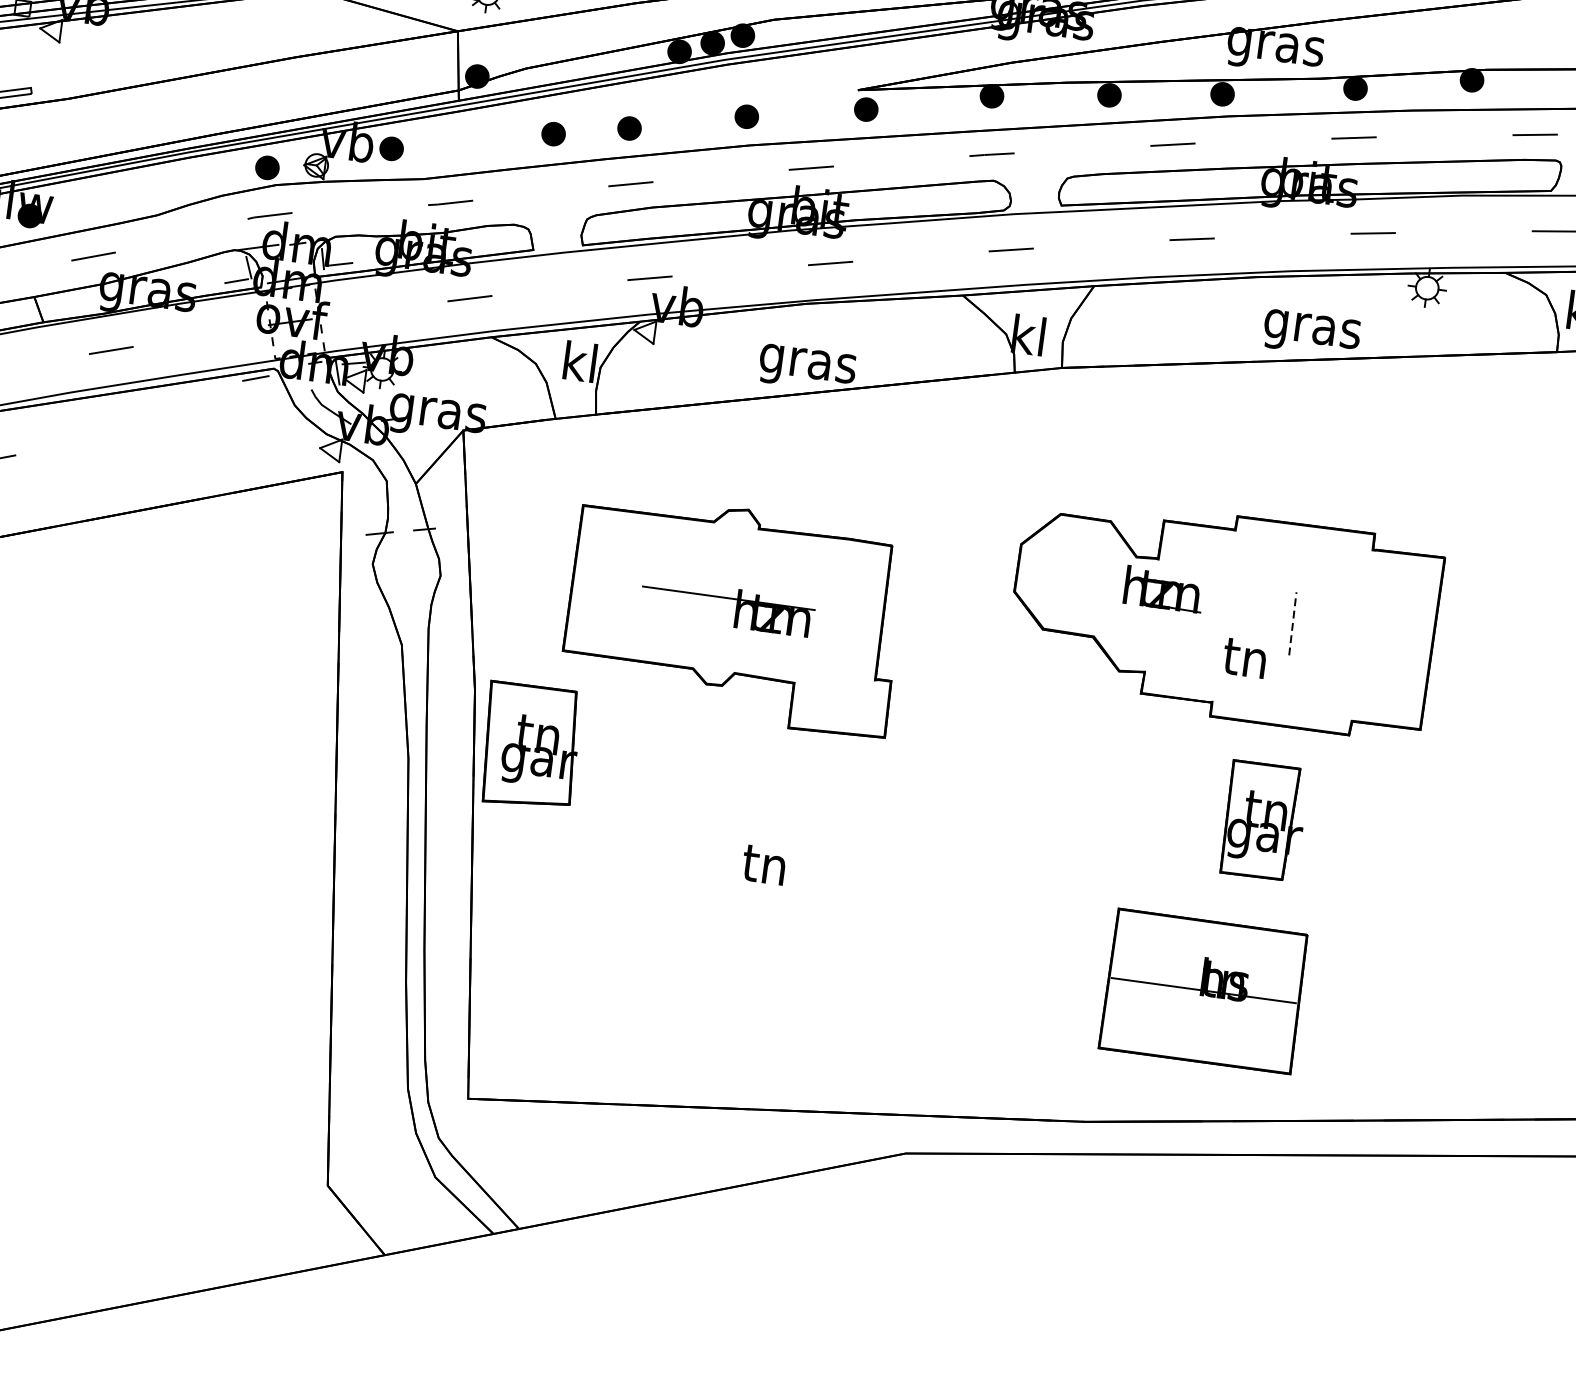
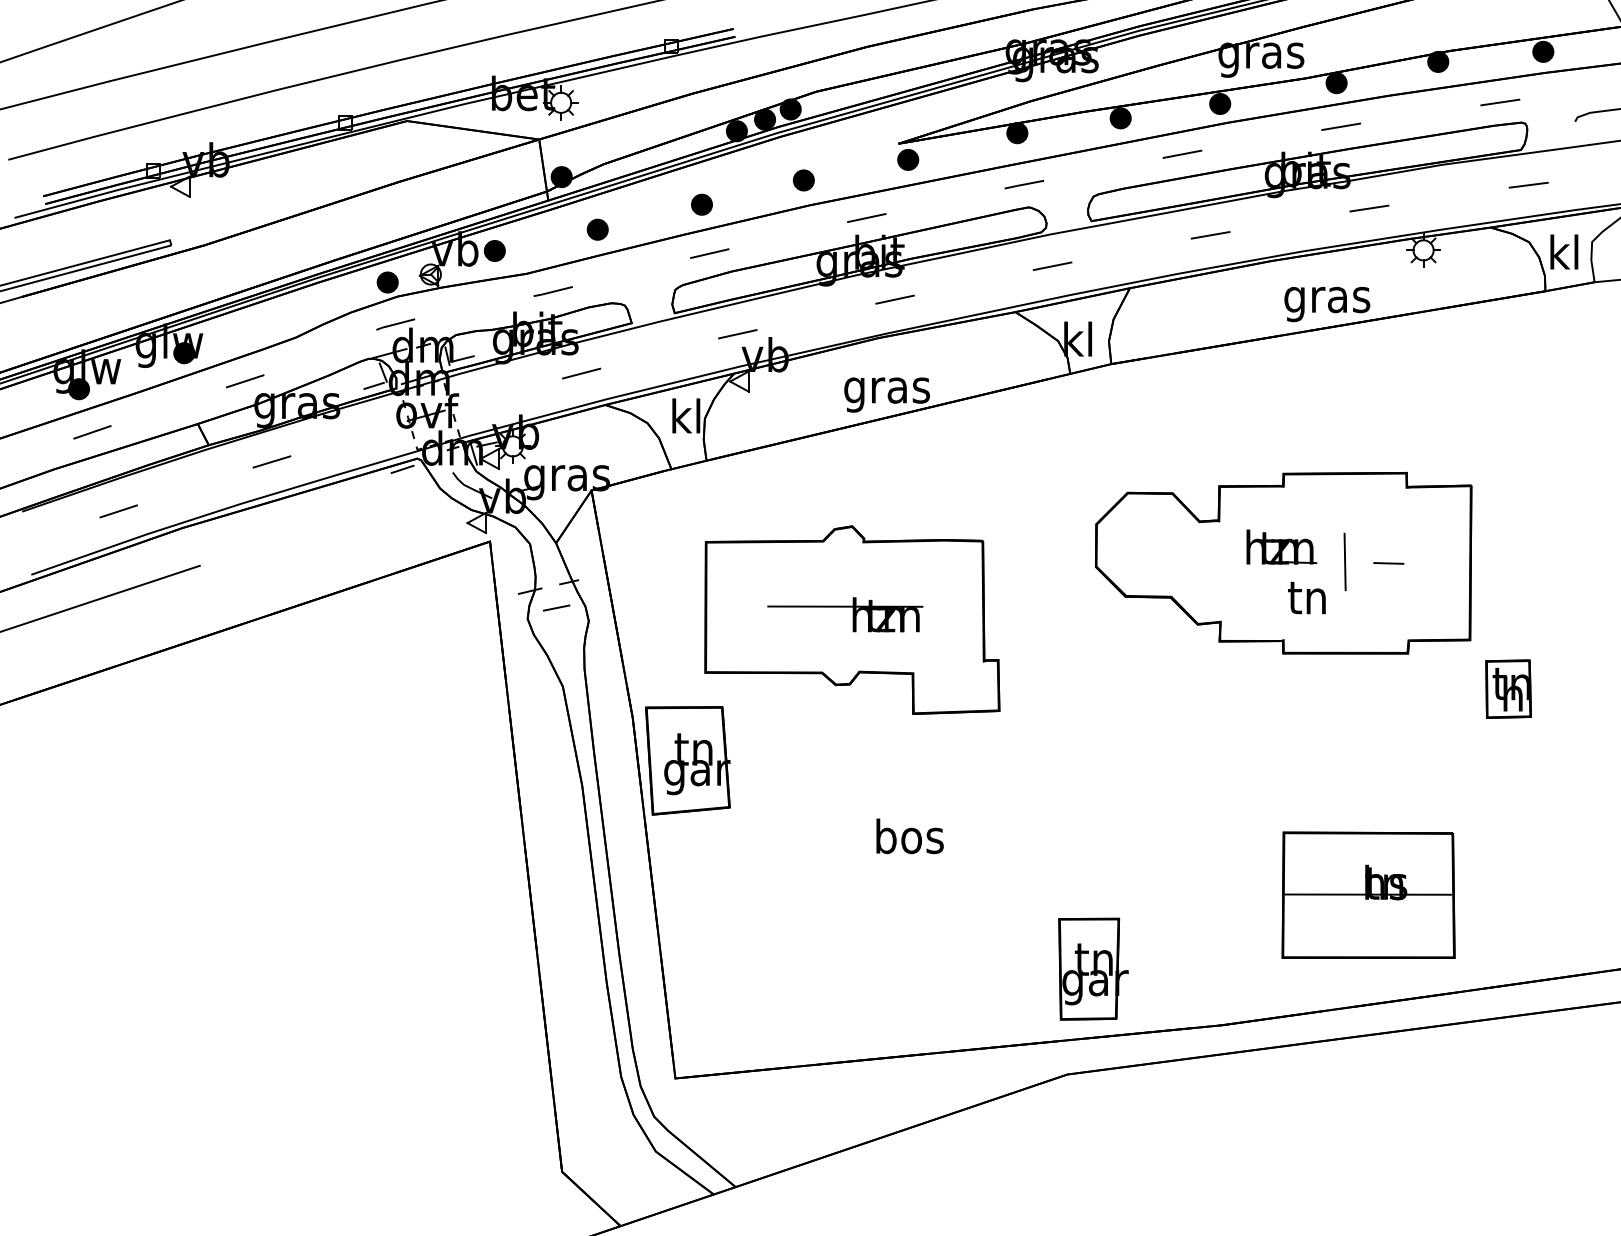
part: (553, 133) -> (597, 229), moved
line: (406, 555) -> (556, 607), added
part: (1164, 588) -> (1281, 546), moved
line: (1293, 623) -> (1345, 561), dashed -> solid
line: (1340, 632) -> (1388, 563), added
part: (1455, 789) -> (1508, 688), added
part: (1264, 820) -> (1093, 968), moved
text: (765, 864) -> (909, 836), tn -> bos
part: (1203, 990) -> (1368, 894), moved

